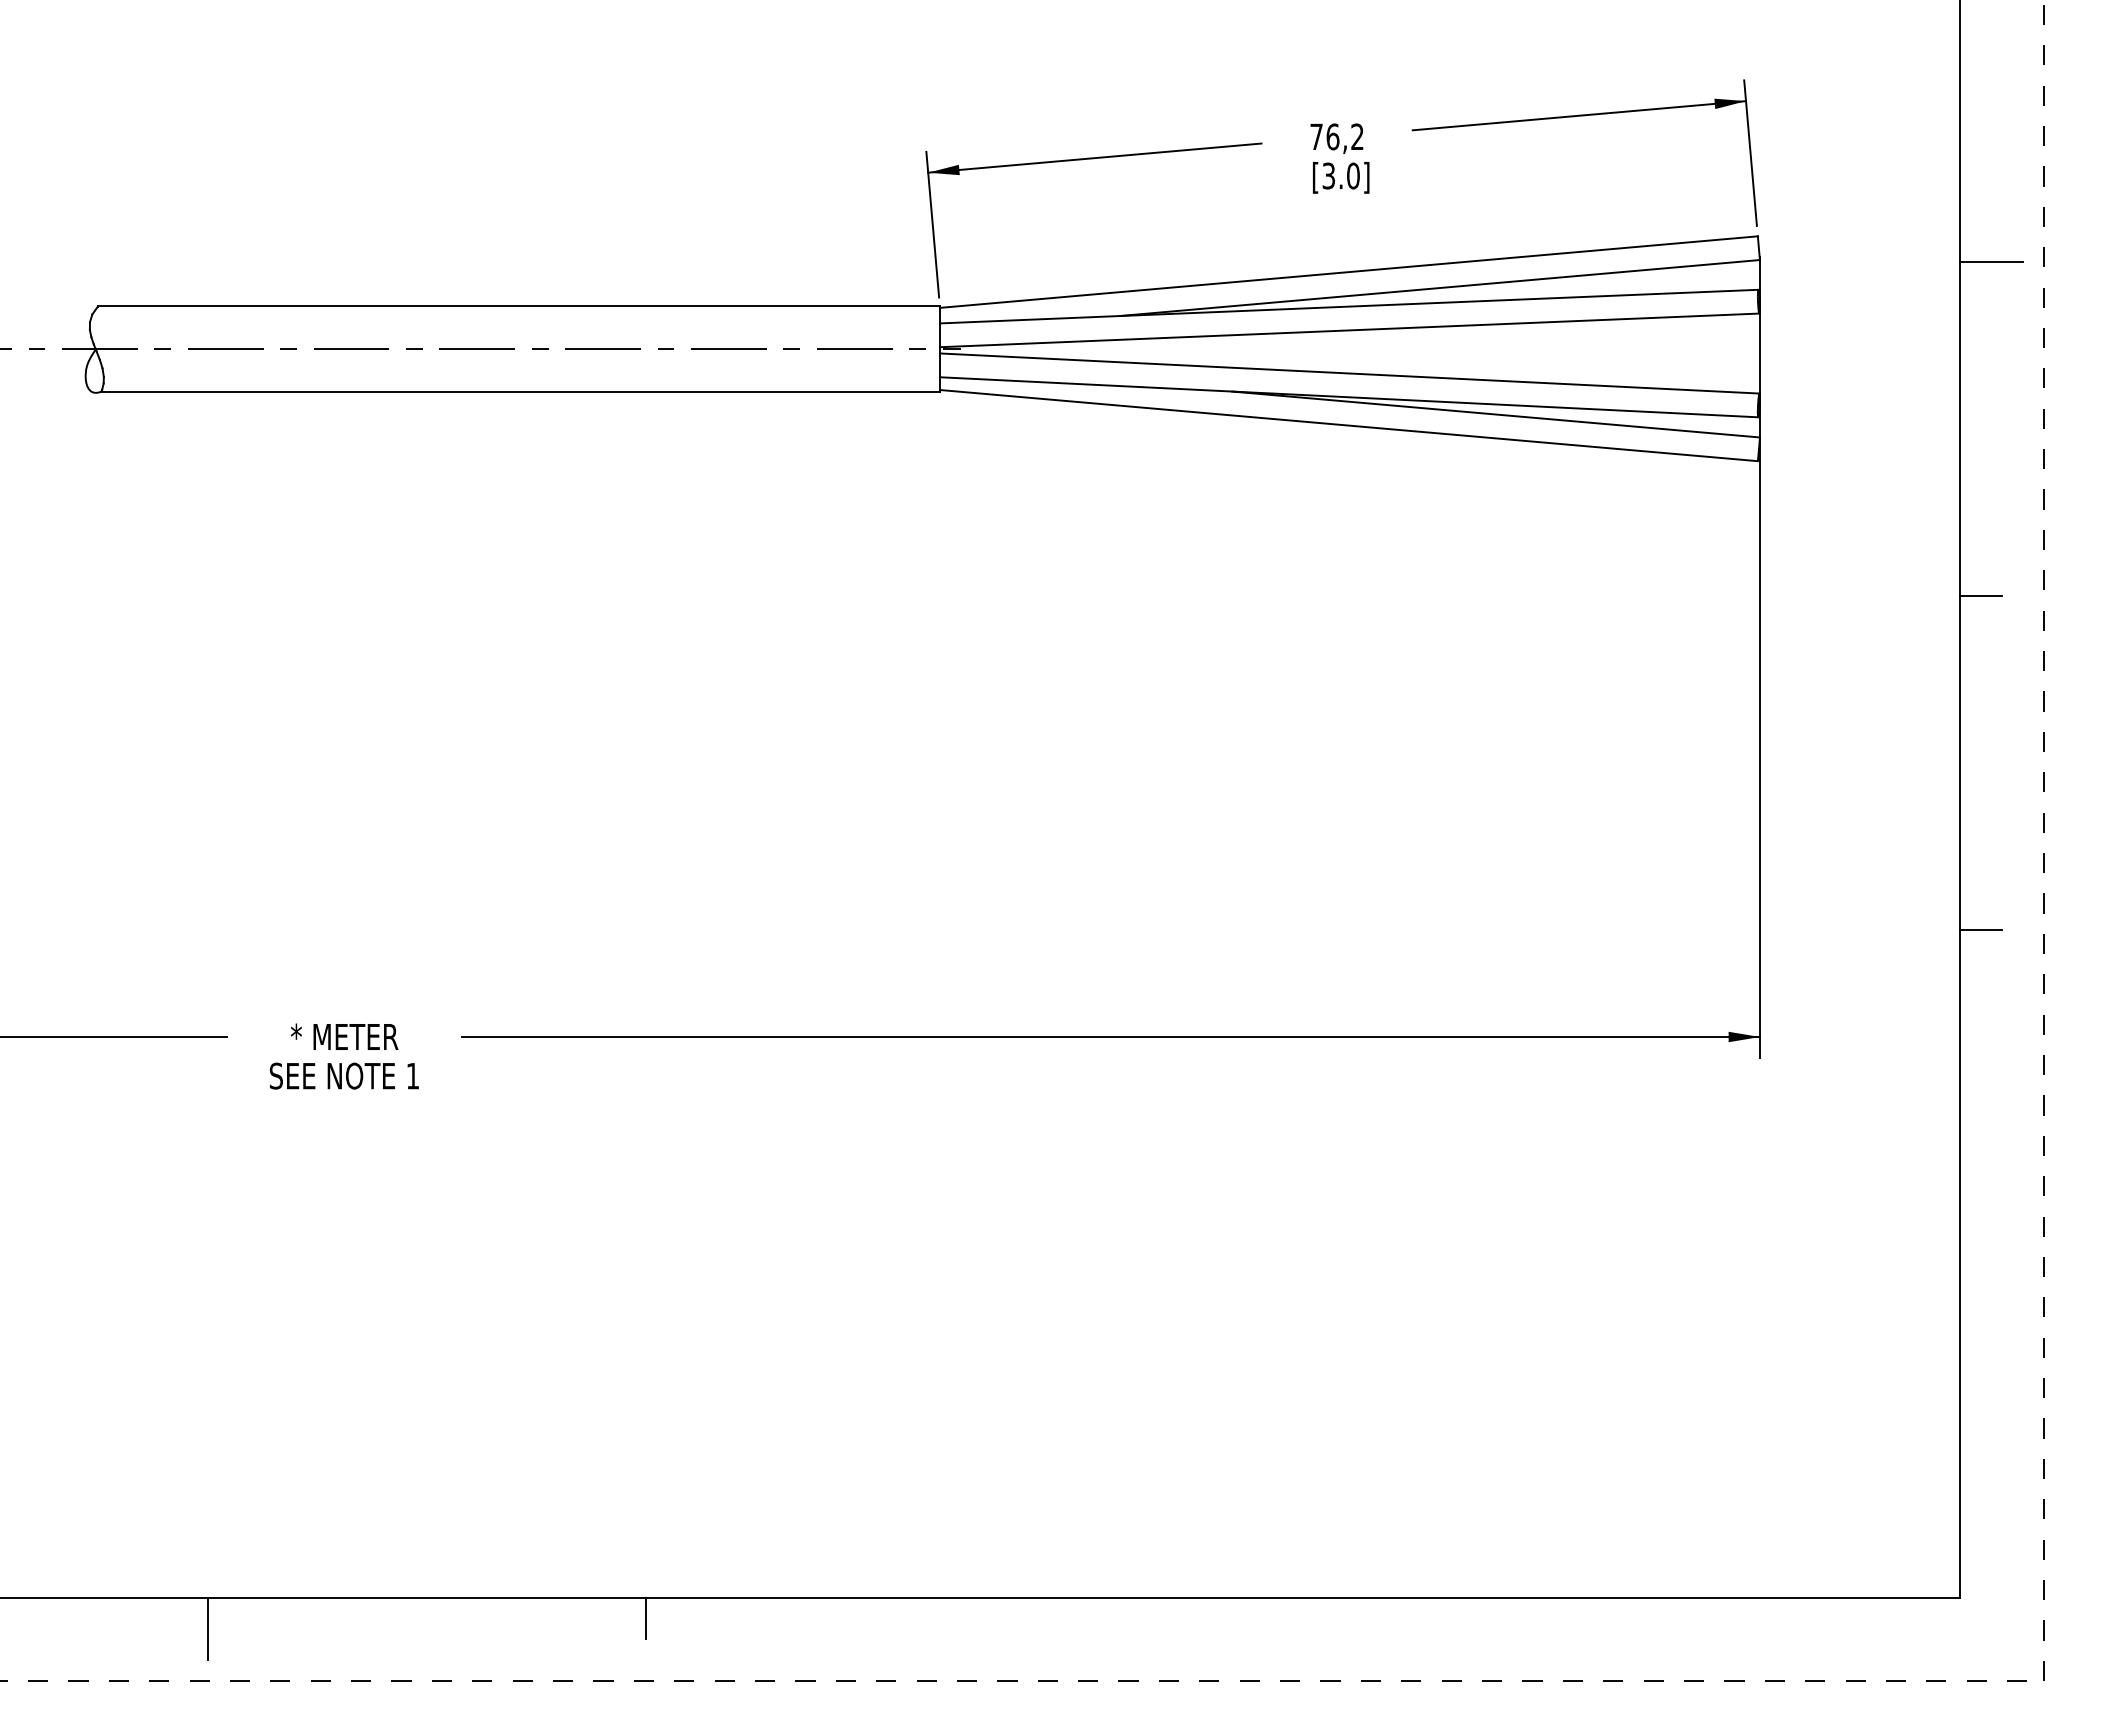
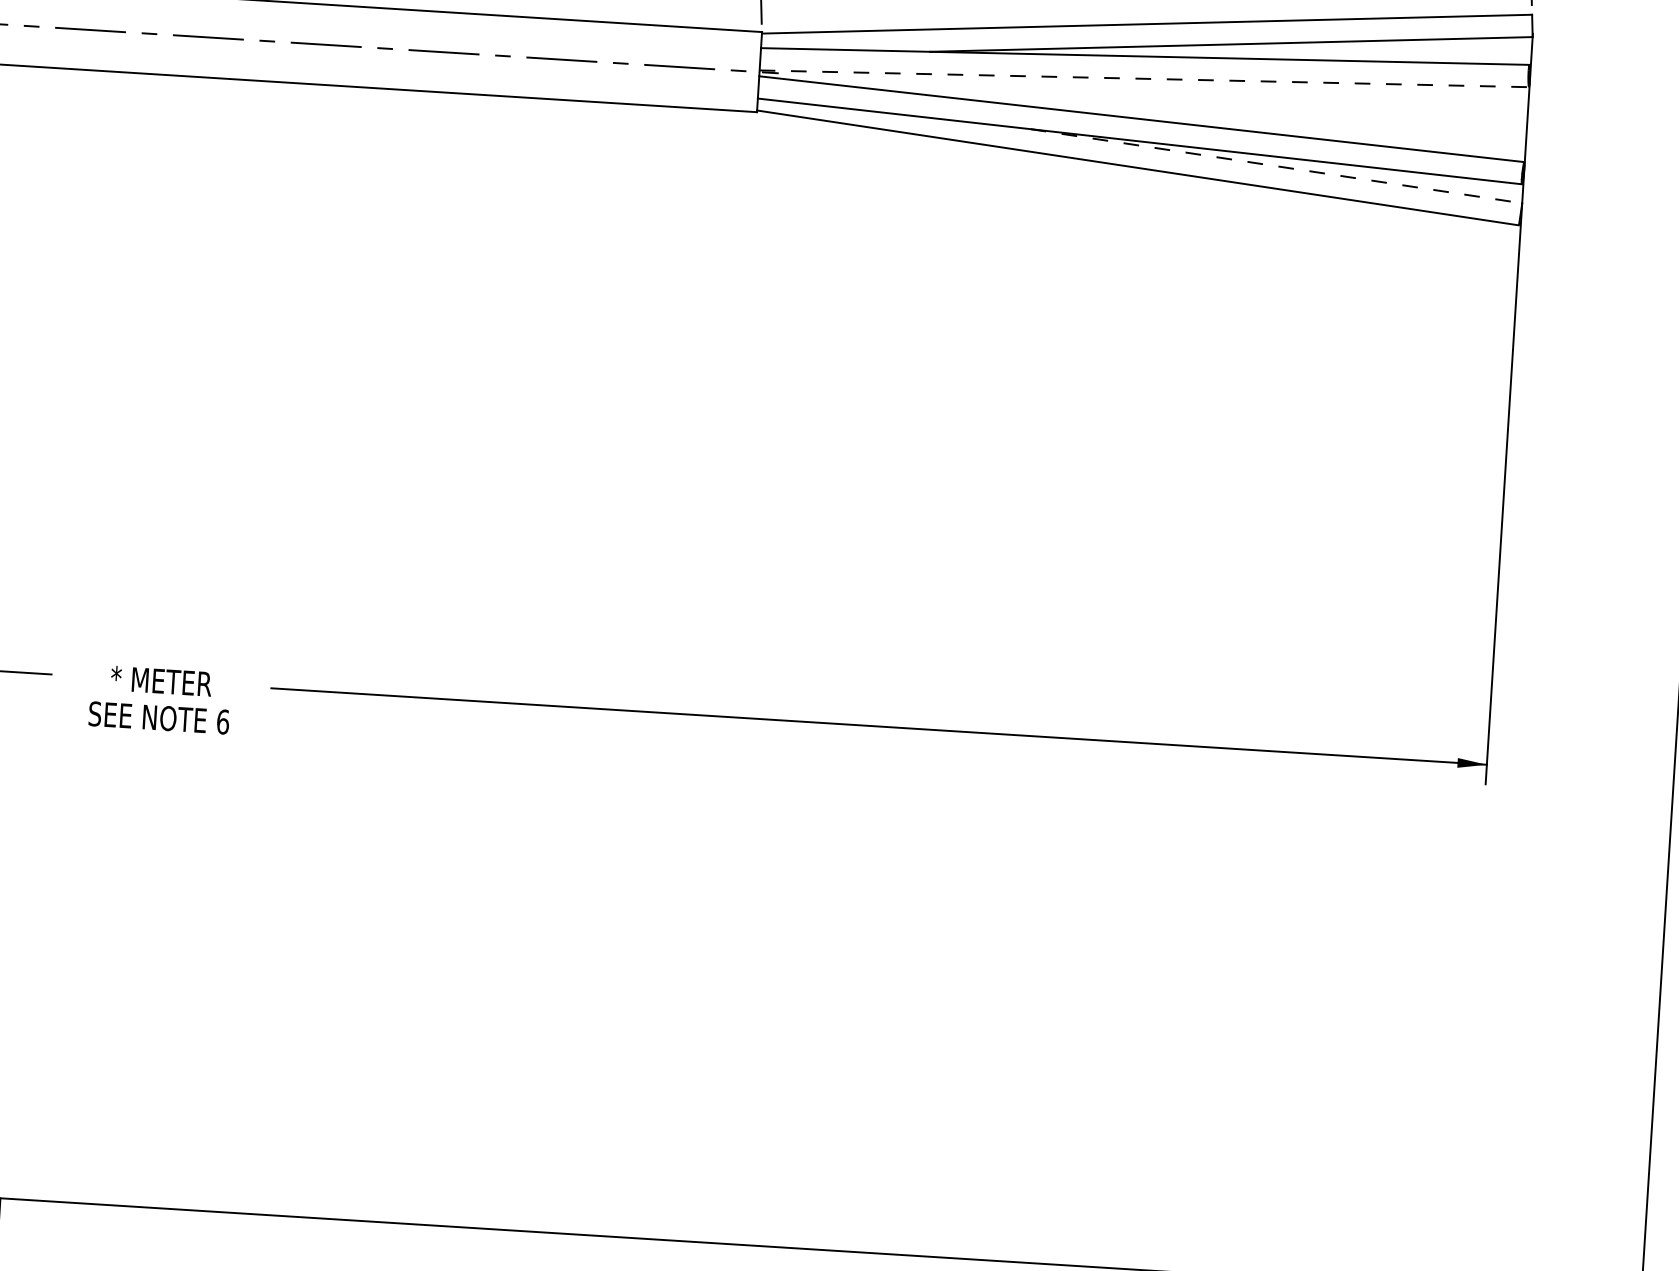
line: (1350, 330) -> (1145, 78), solid -> dashed
line: (1496, 414) -> (1276, 166), solid -> dashed
text: (412, 1075) -> (222, 721), 1 -> 6
line: (645, 1618) -> (408, 1243), removed

